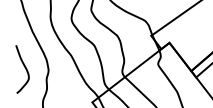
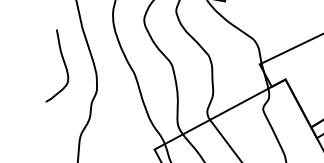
curve: (24, 67) -> (63, 65), moved

